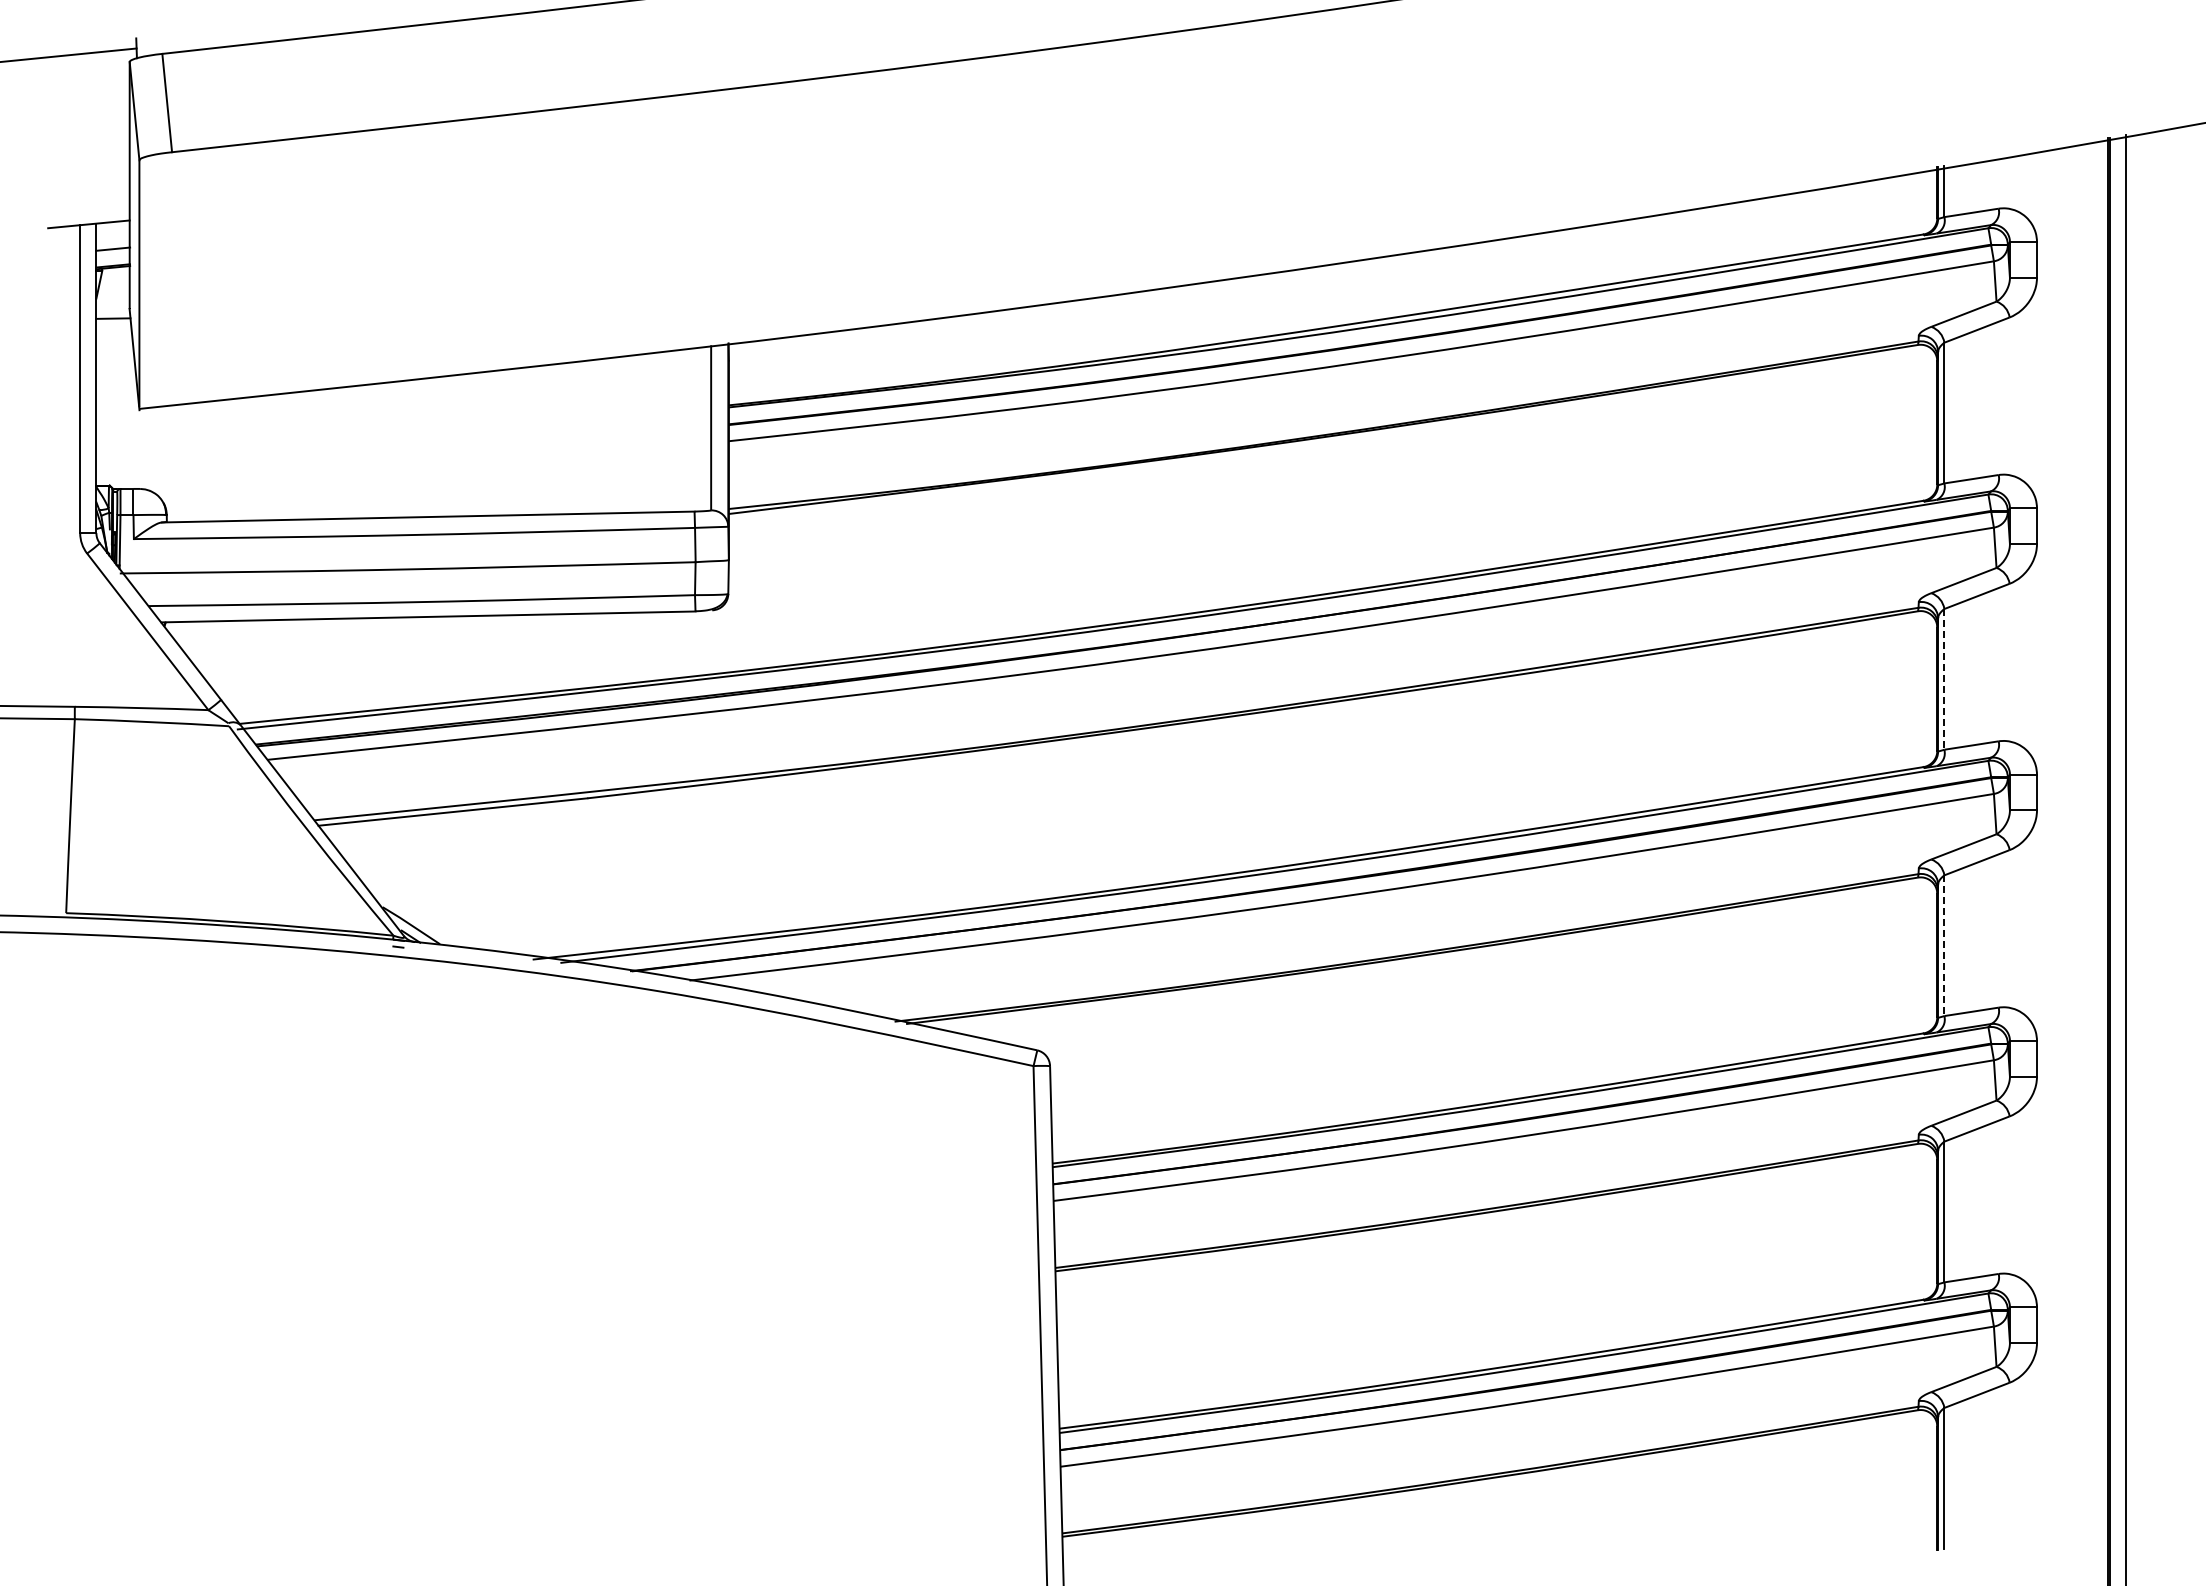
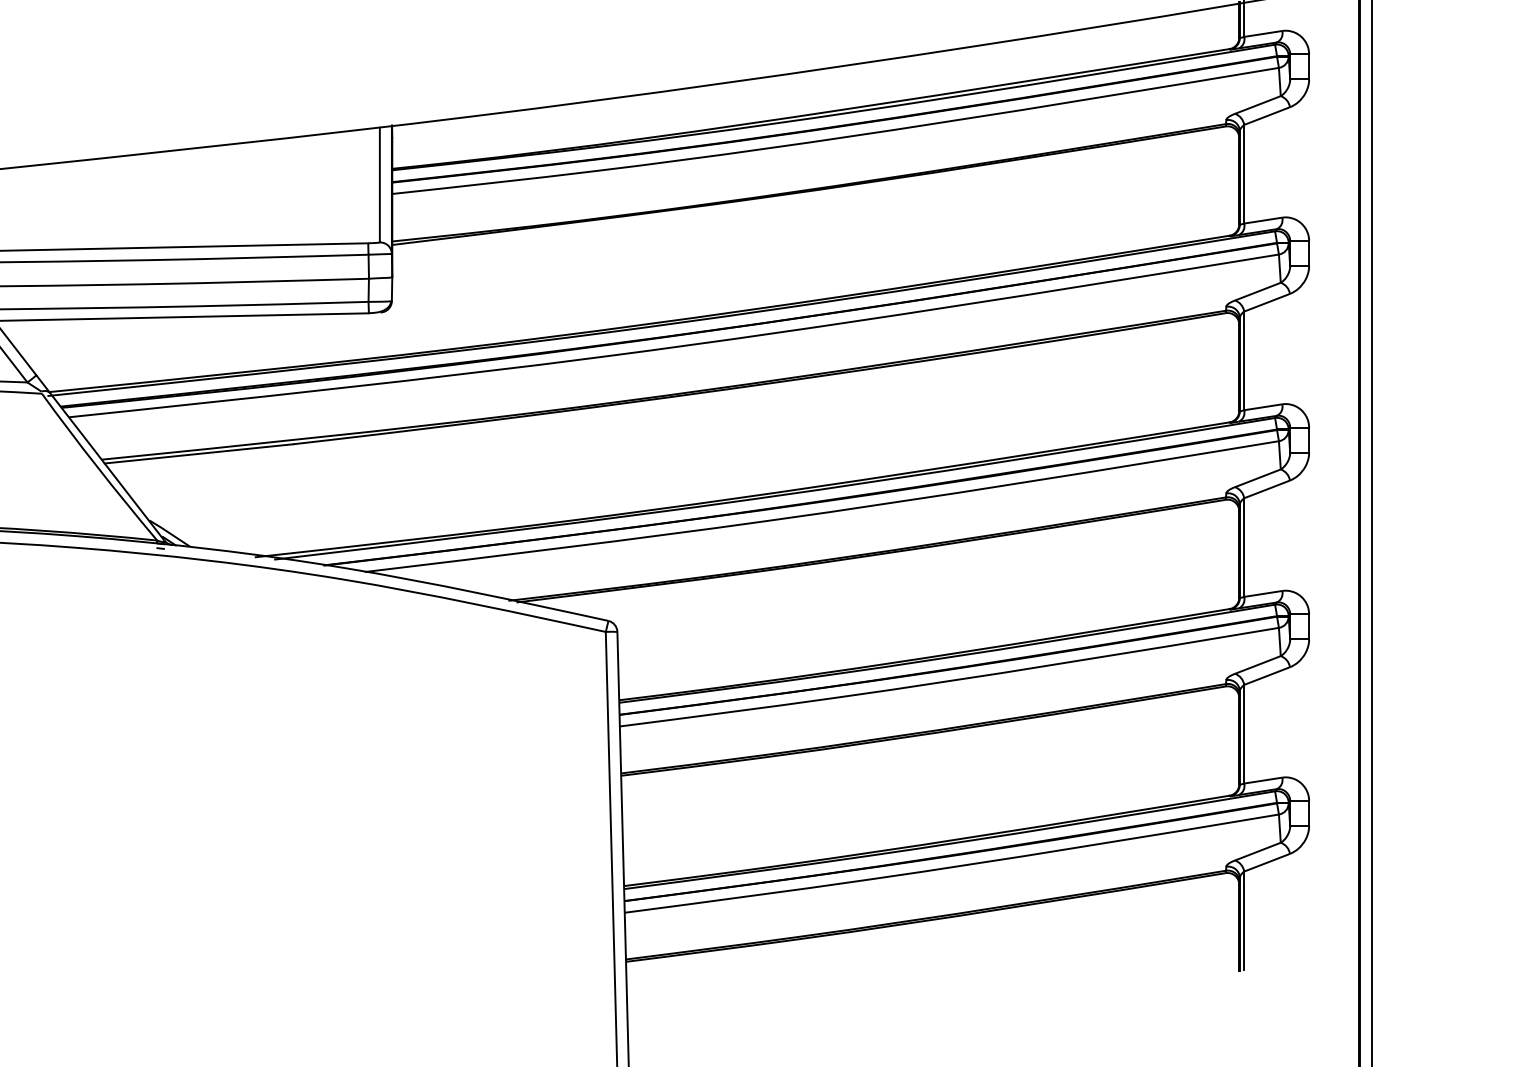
line: (1944, 679) -> (1244, 360), dashed -> solid
line: (1944, 946) -> (1244, 548), dashed -> solid

